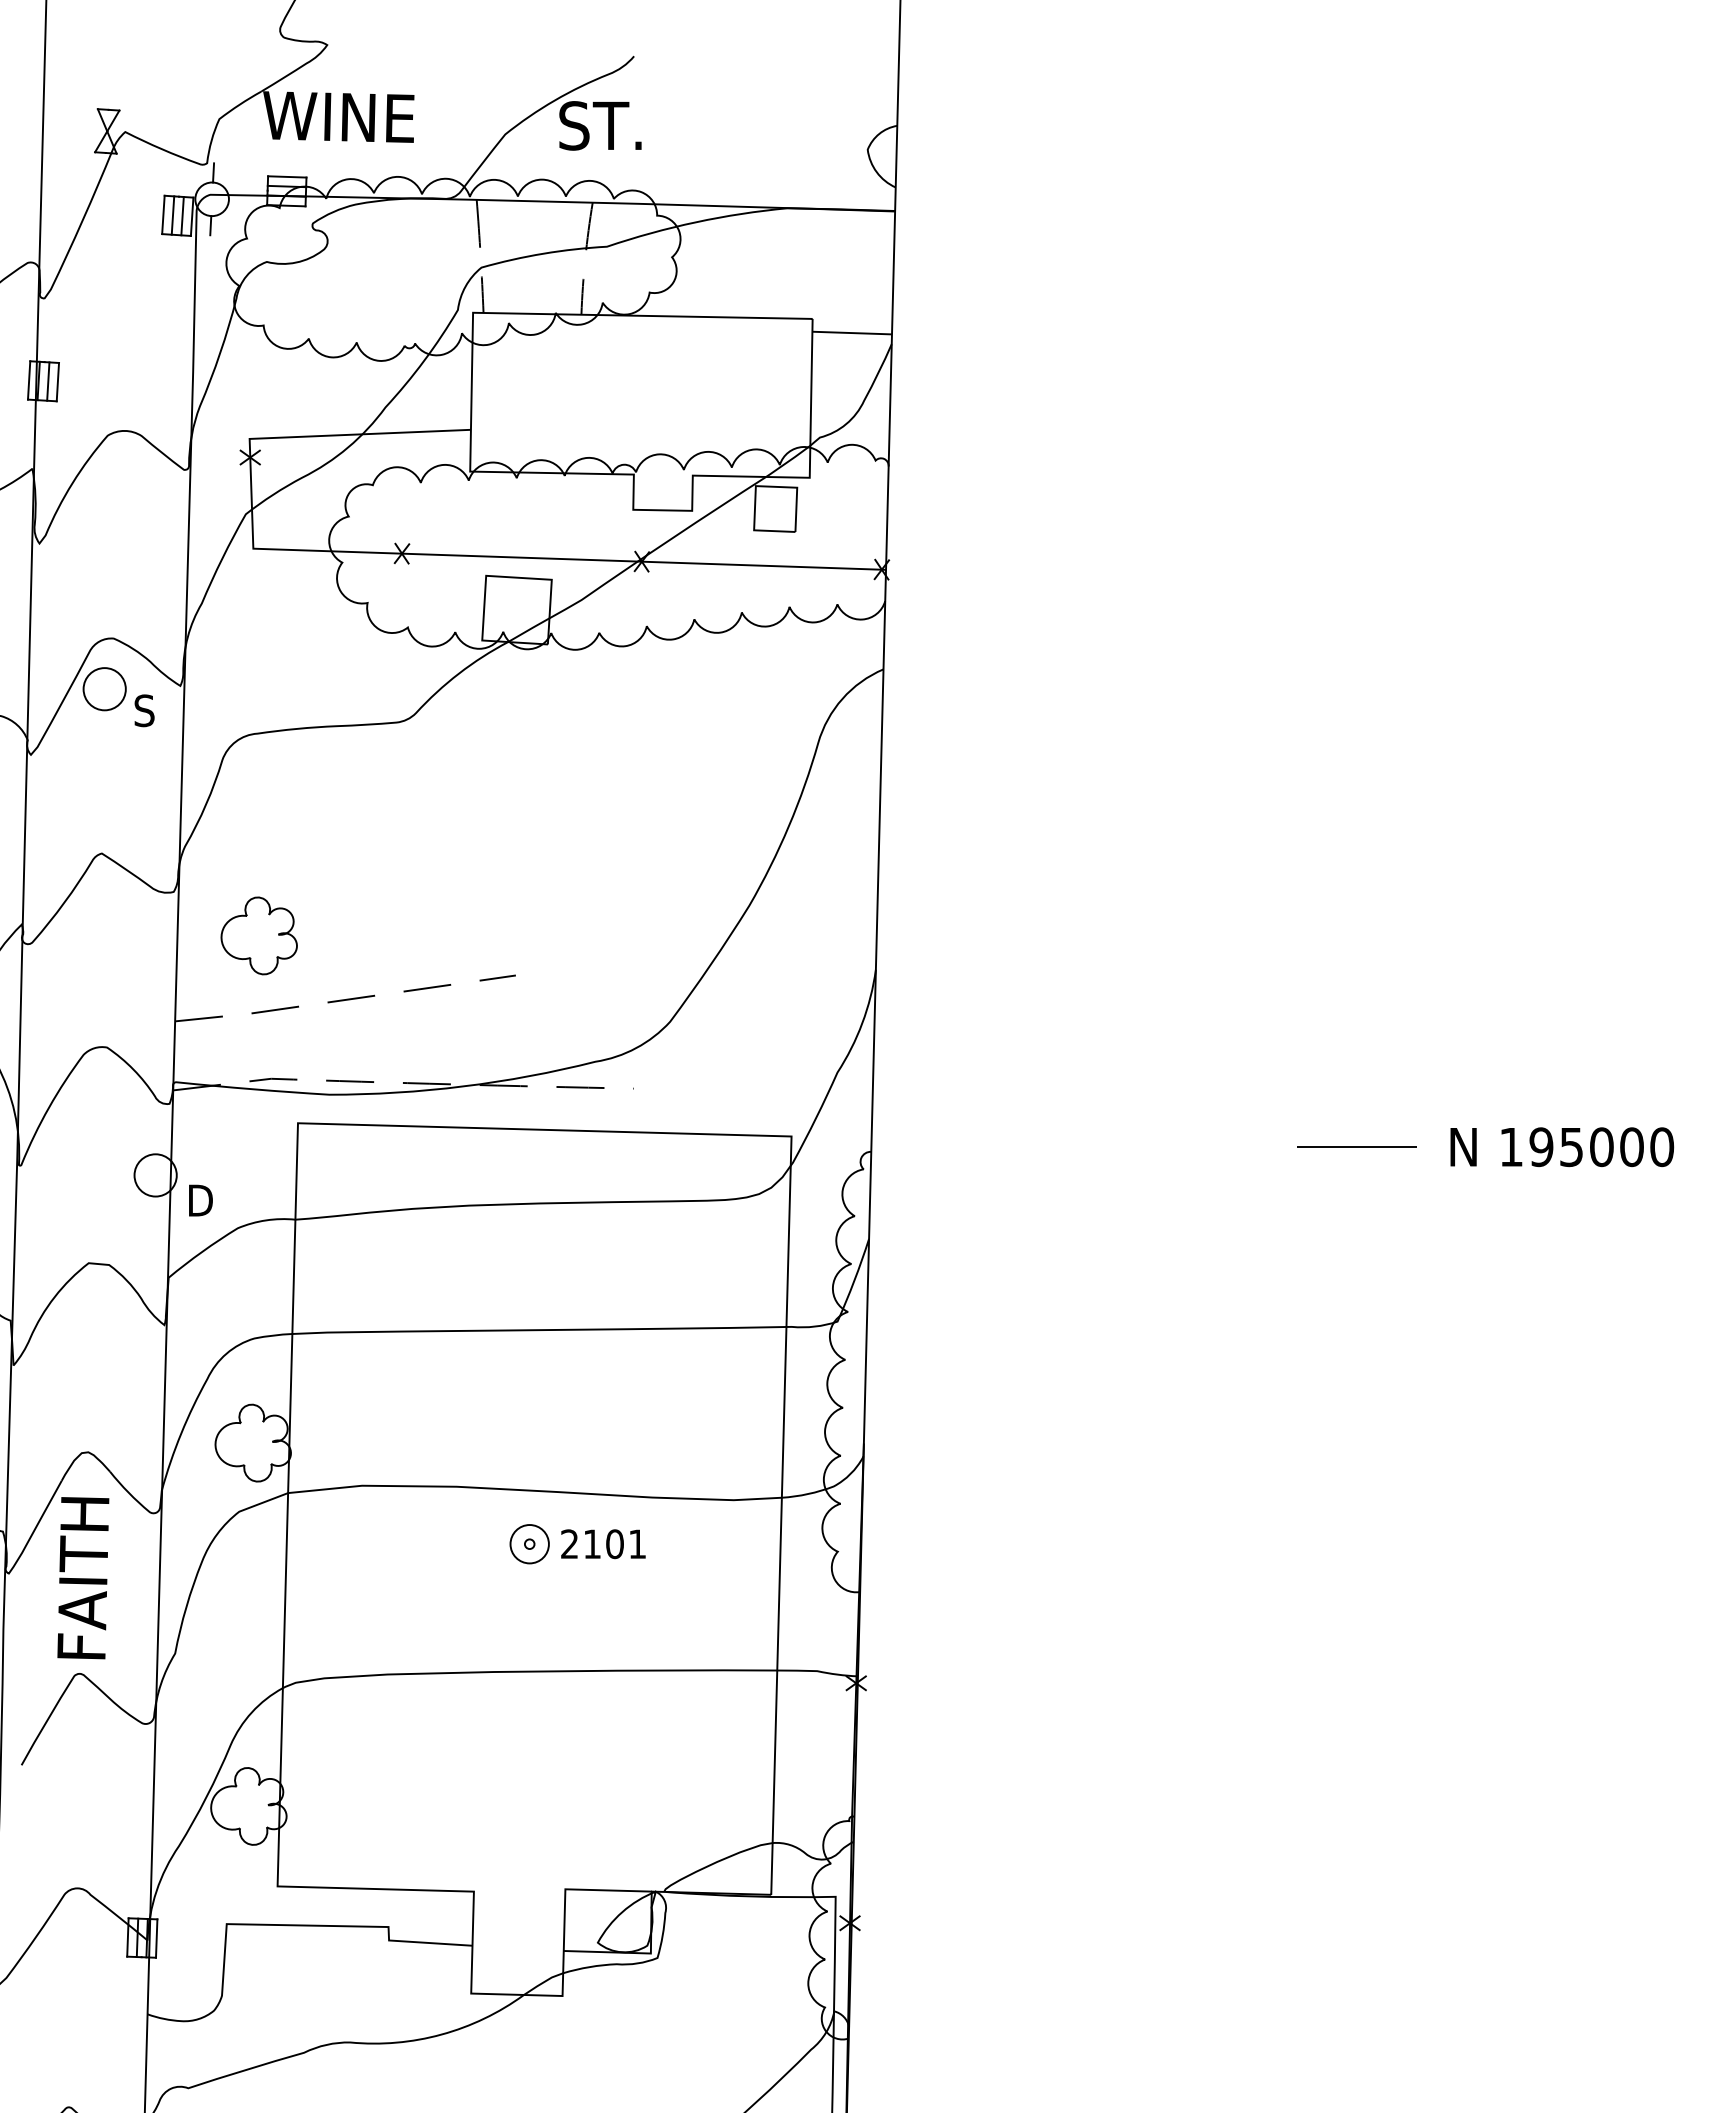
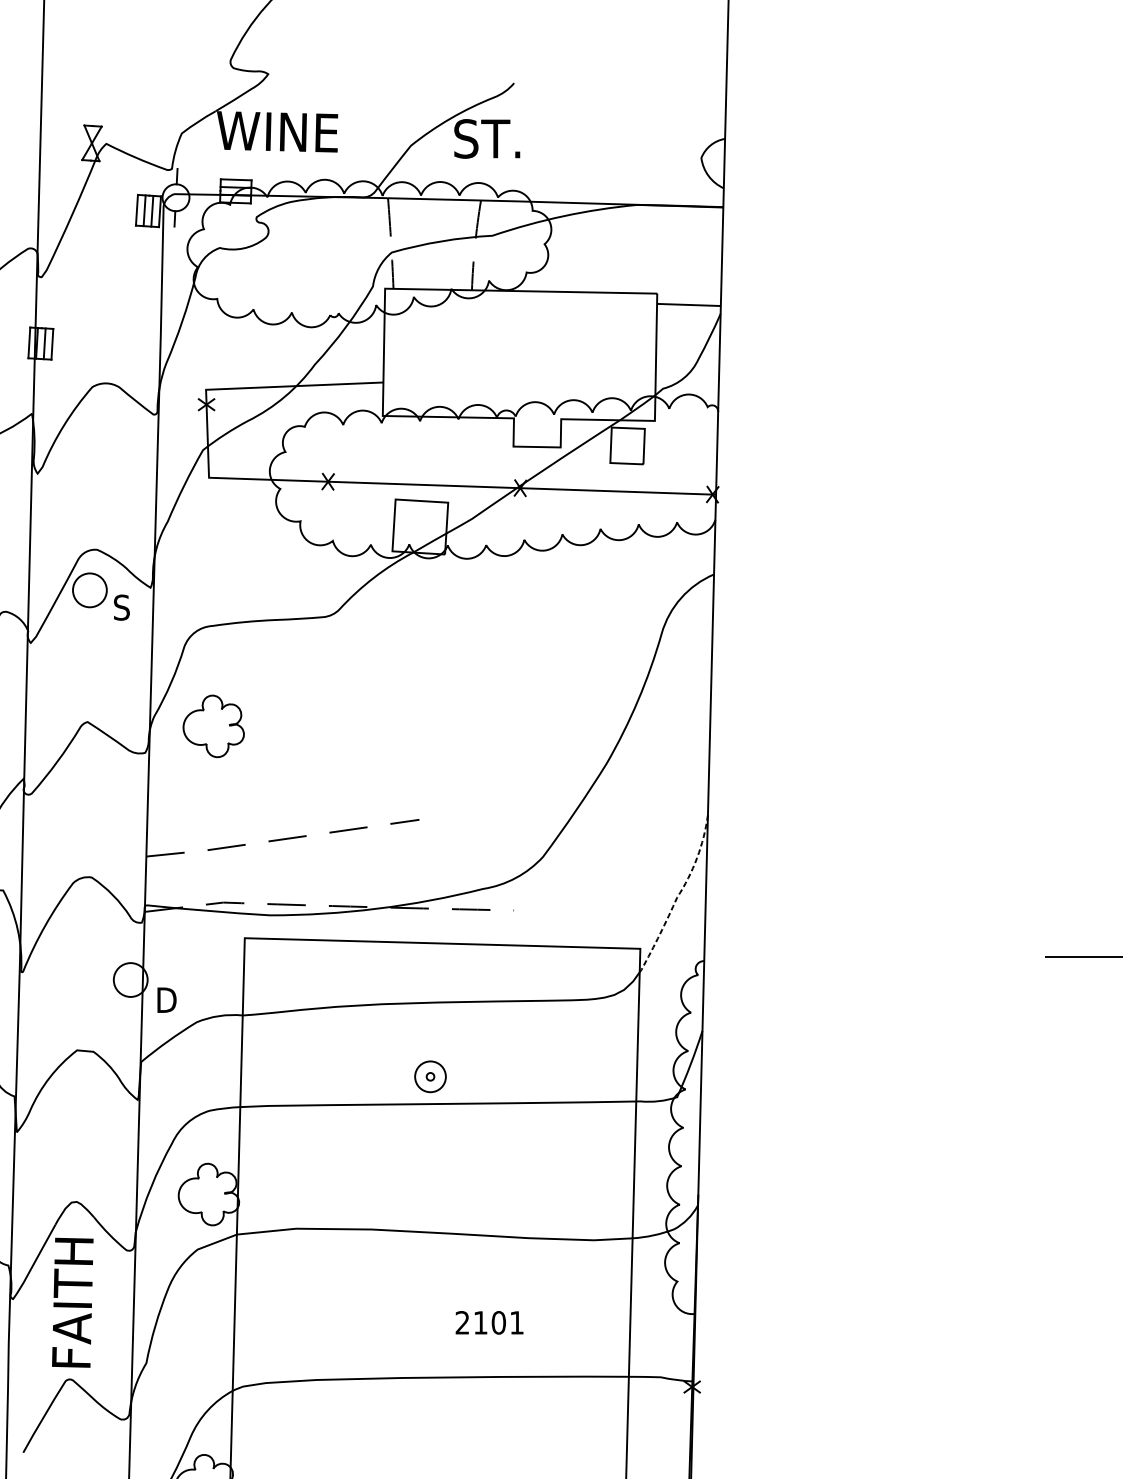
part: (258, 935) -> (213, 726), moved
line: (839, 1070) -> (678, 895), solid -> dashed
part: (529, 1544) -> (430, 1077), moved
text: (603, 1544) -> (489, 1323), moved

